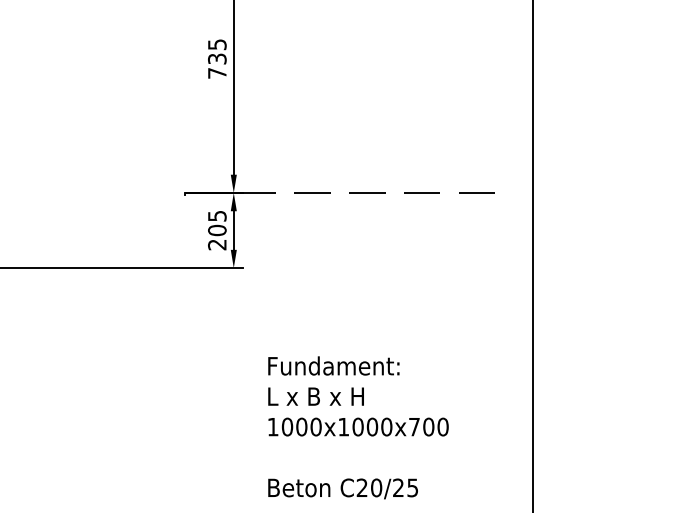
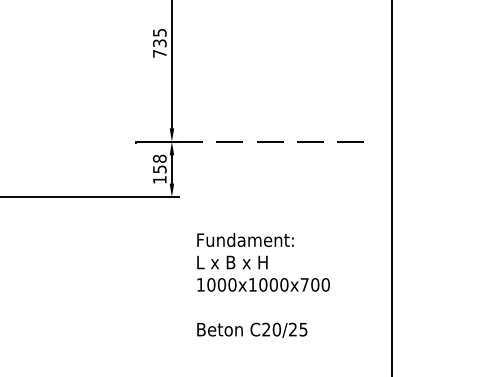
text: (216, 229) -> (159, 168), 205 -> 158
text: (358, 427) -> (263, 285), moved

